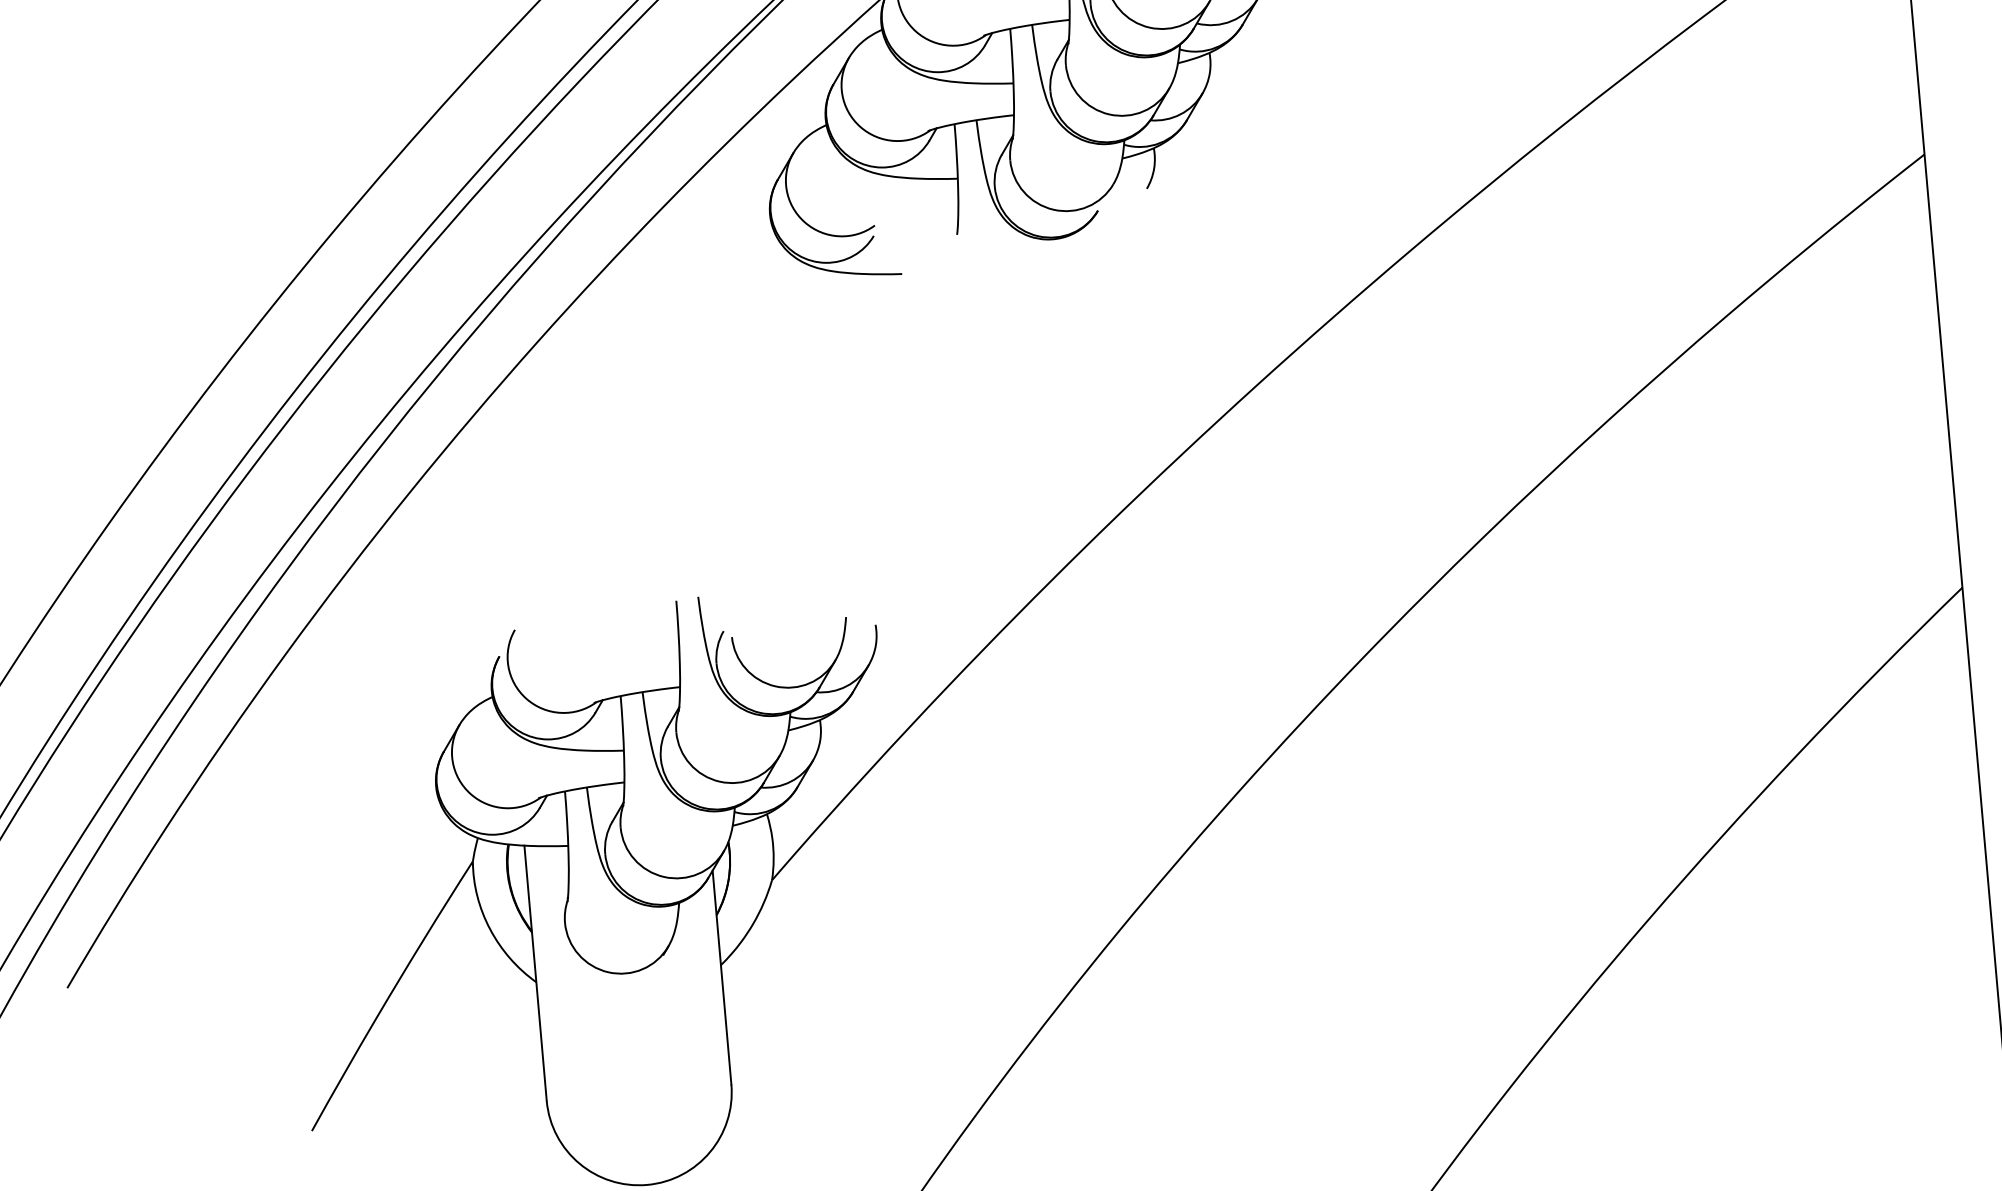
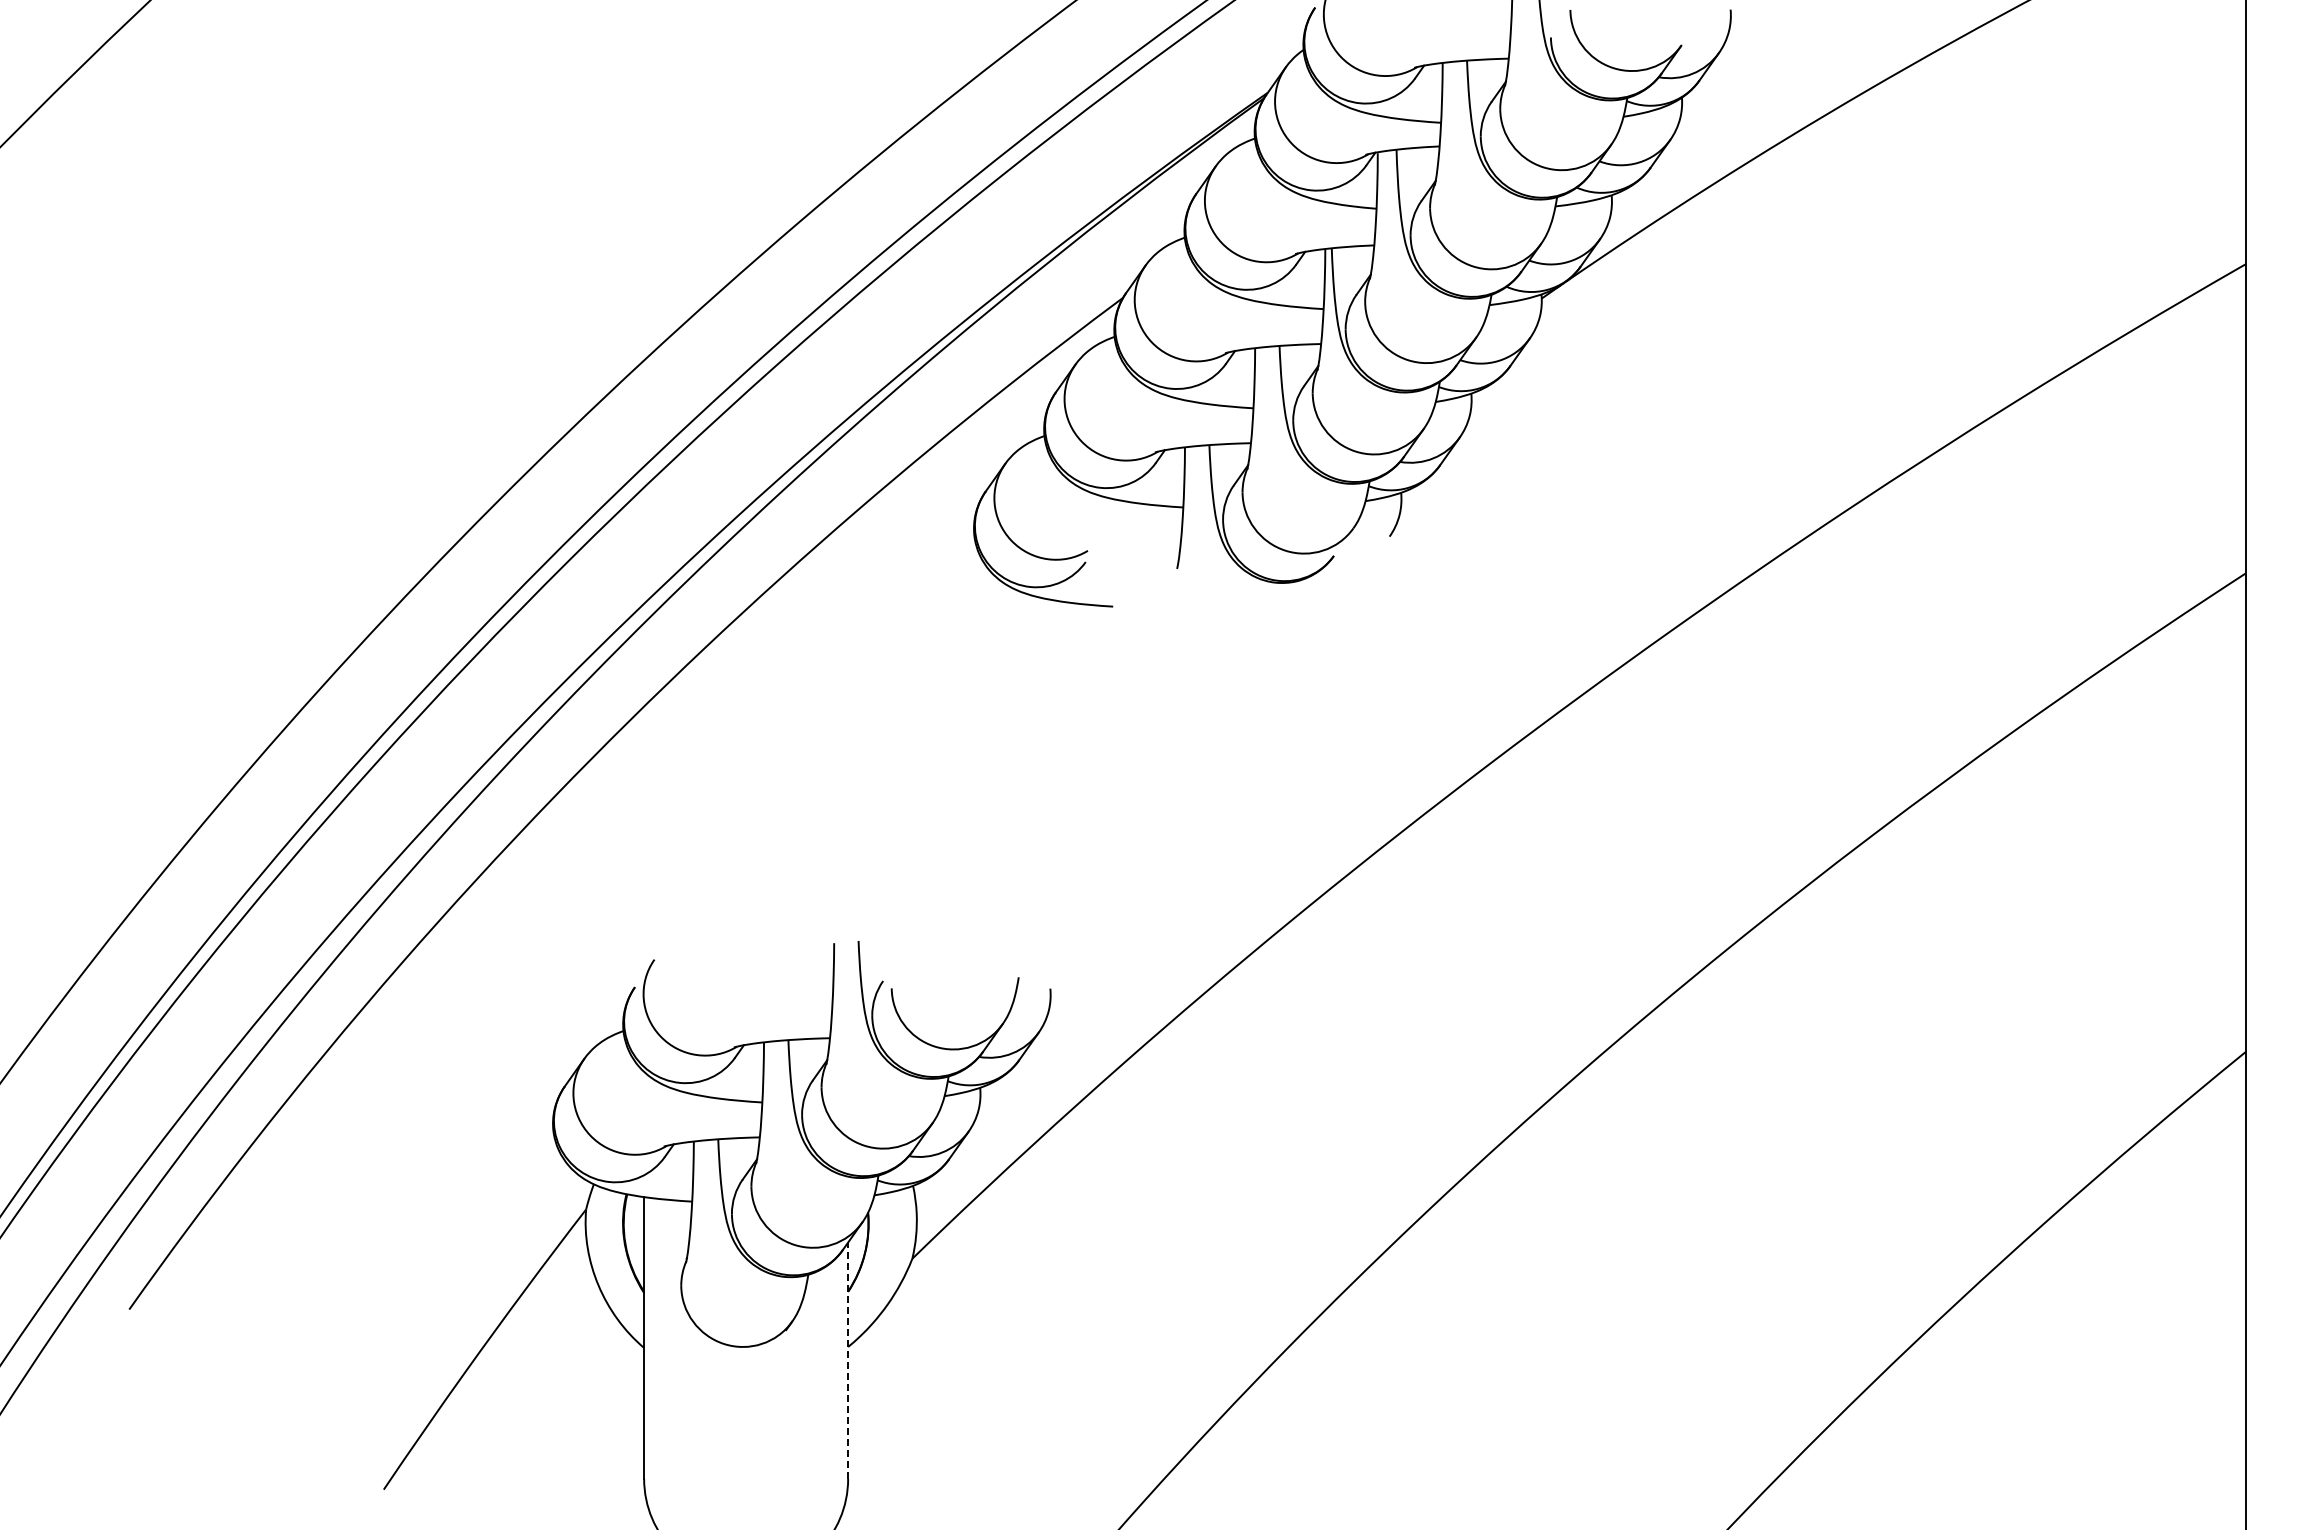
line: (722, 977) -> (848, 1360), solid -> dashed

